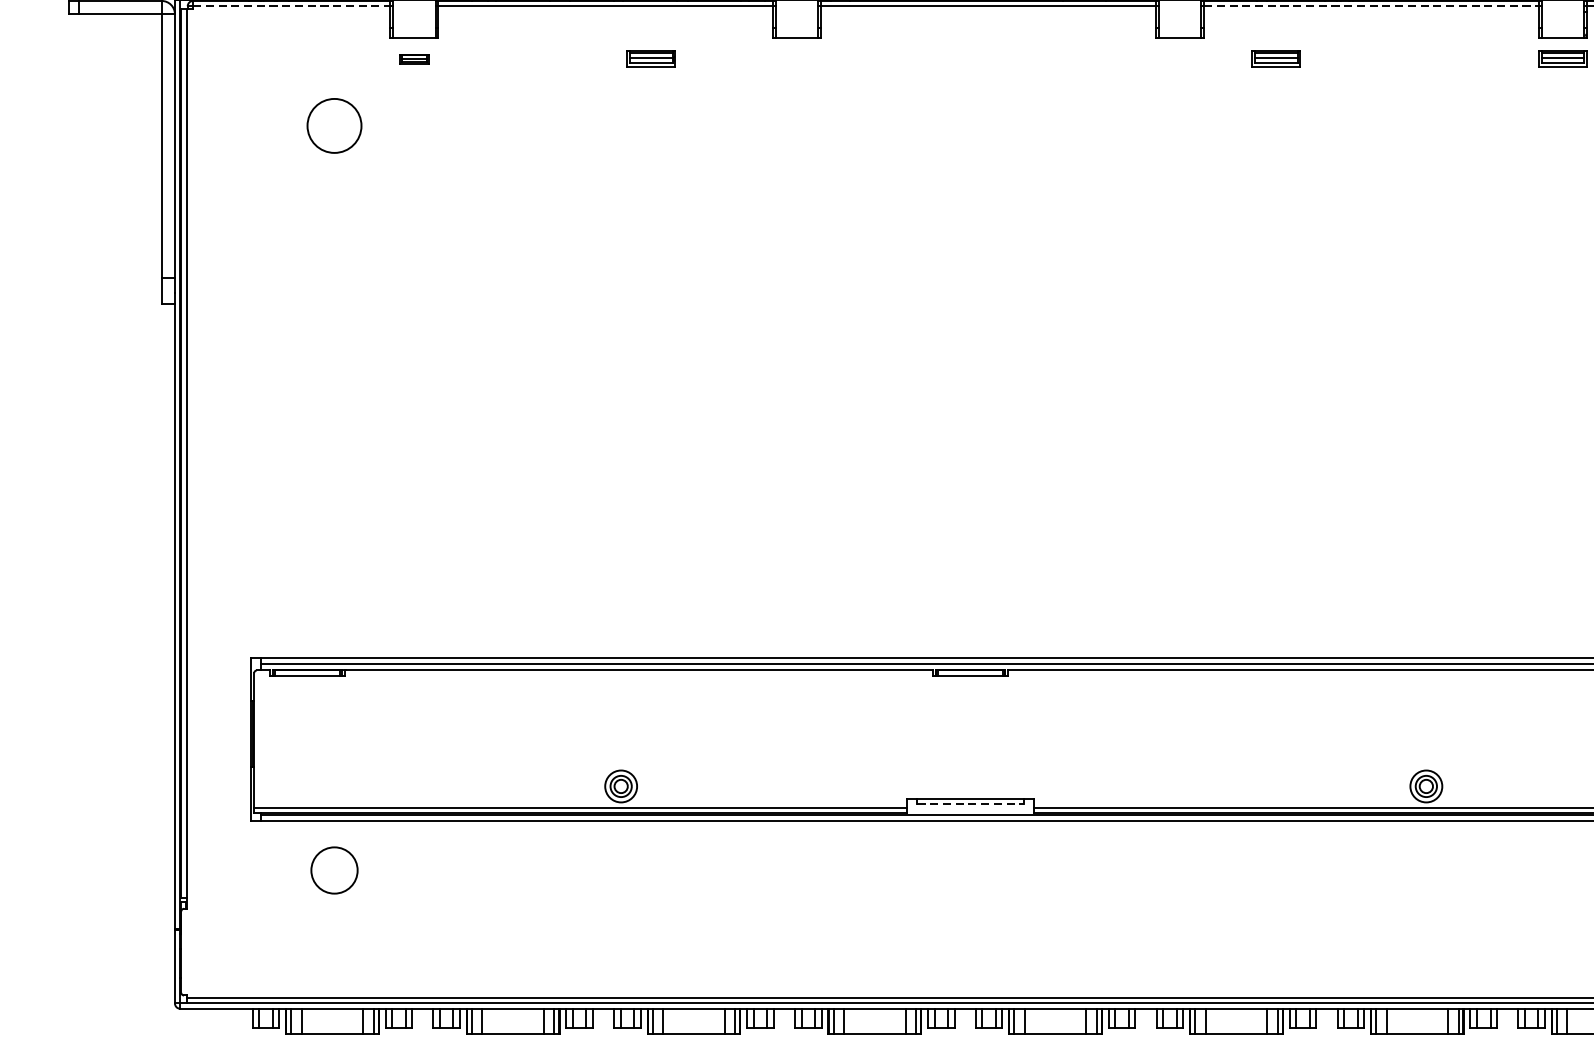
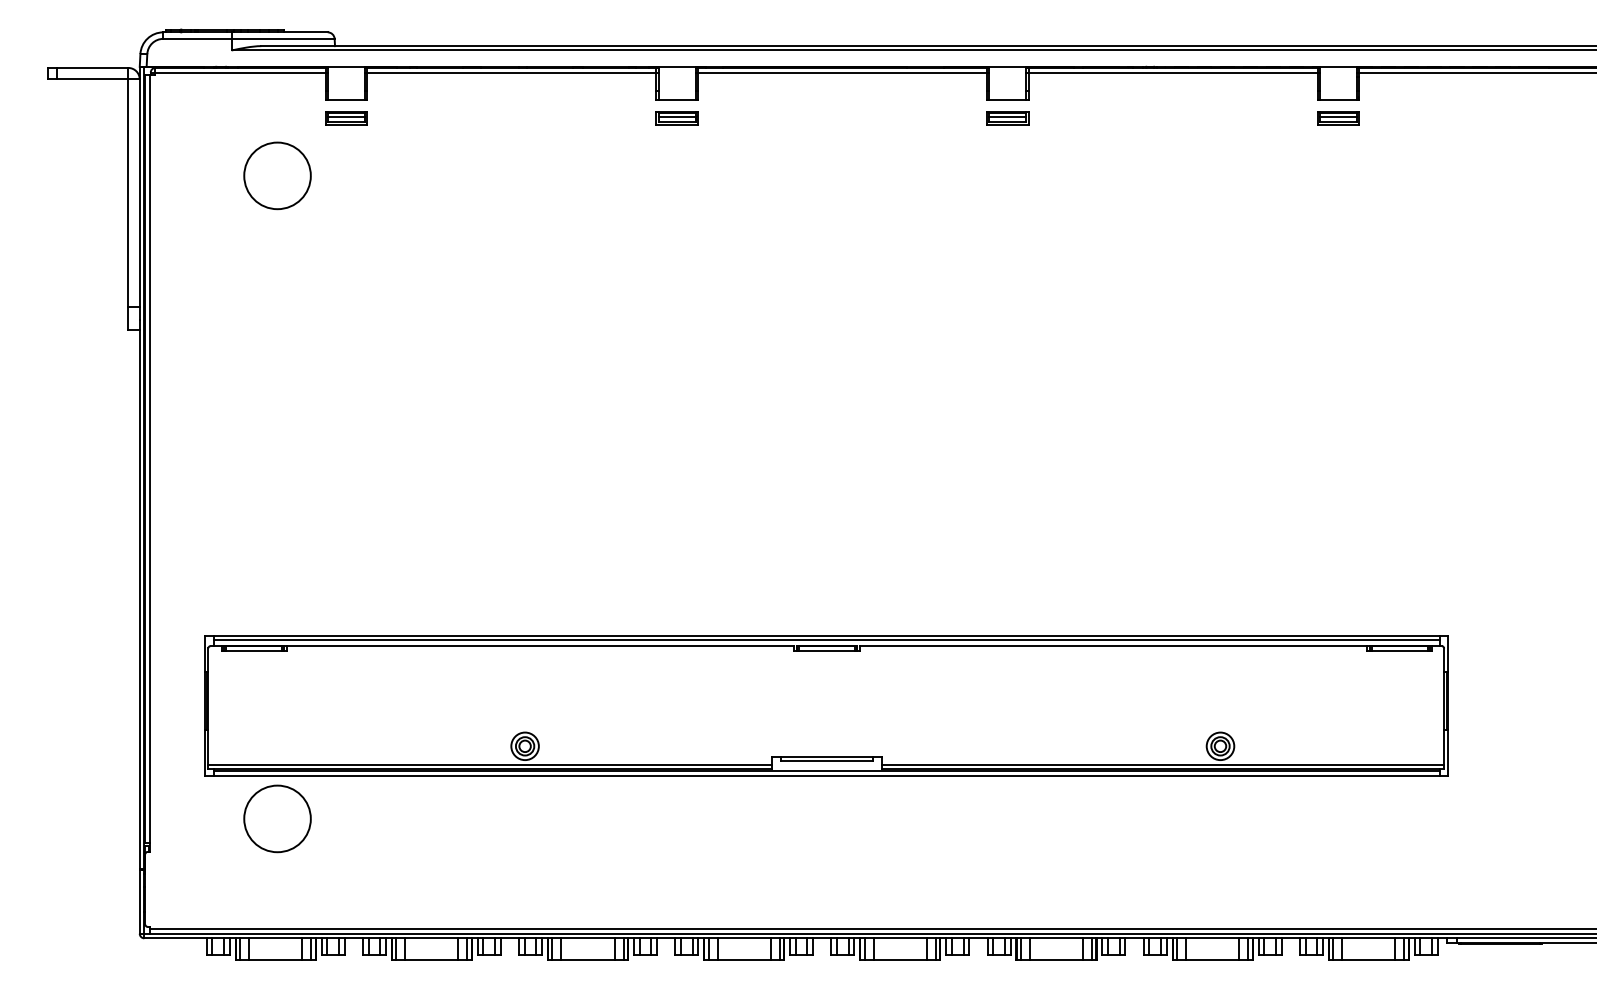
line: (292, 6) -> (241, 72), dashed -> solid
line: (1371, 6) -> (1173, 72), dashed -> solid
part: (414, 59) -> (346, 118), size x1.67
part: (650, 59) -> (676, 118), moved
part: (1275, 59) -> (1007, 118), moved
circle: (334, 125) -> (277, 175), size x1.43
line: (970, 804) -> (826, 761), dashed -> solid
circle: (334, 870) -> (277, 818), size x1.67

